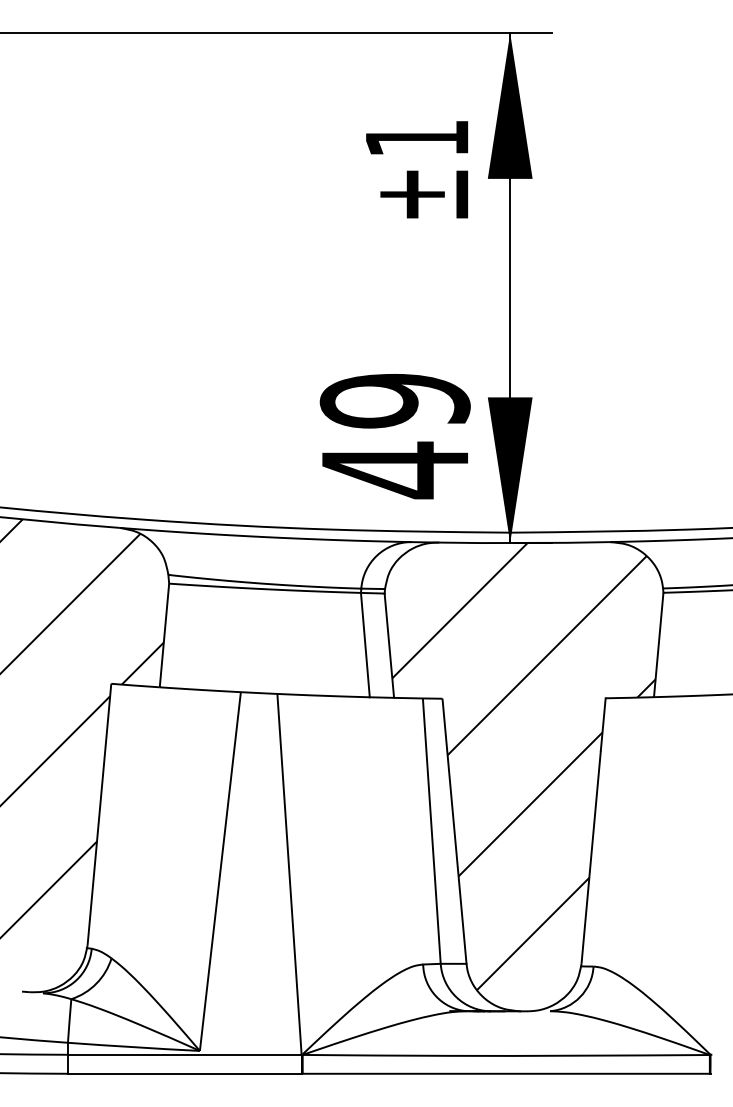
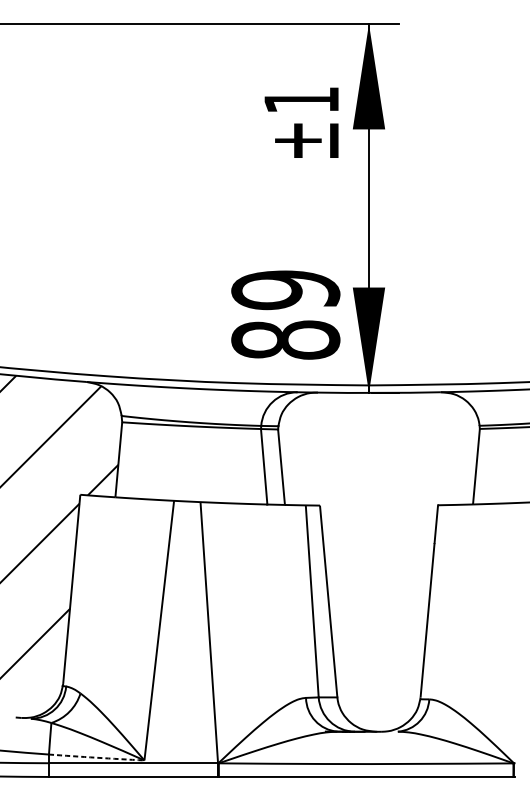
text: (394, 470) -> (285, 340), 49 -> 89
hatch: (523, 766) -> (378, 554), removed
arc: (133, 1047) -> (96, 757), solid -> dashed

